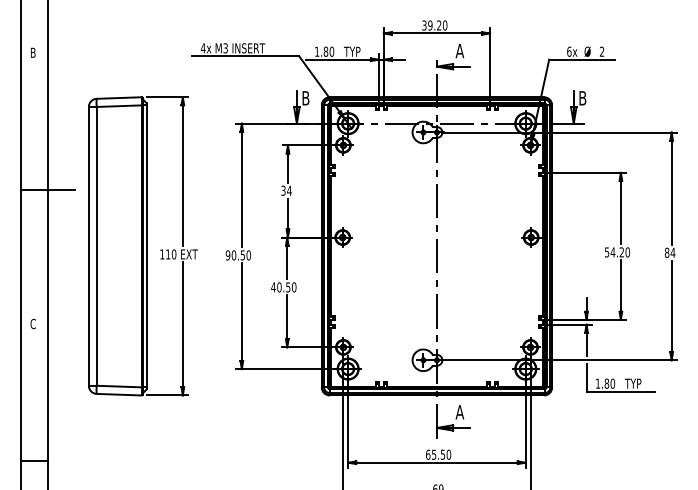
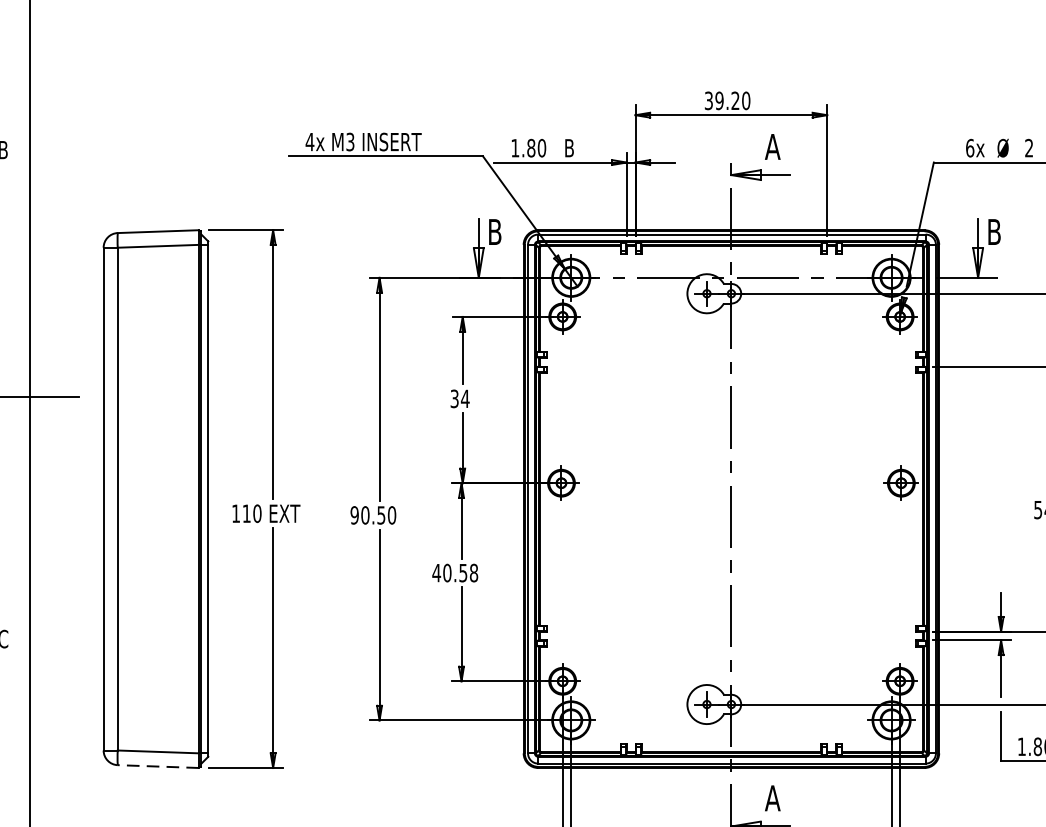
text: (352, 51) -> (579, 147), TYP -> B
text: (294, 287) -> (474, 573), 40.50 -> 40.58
line: (119, 394) -> (158, 766), solid -> dashed

